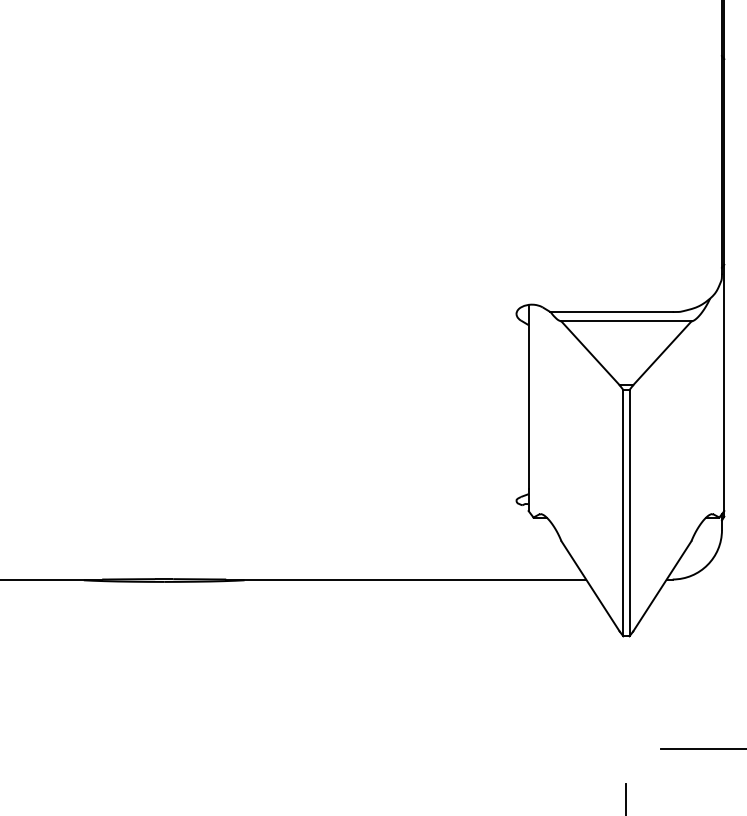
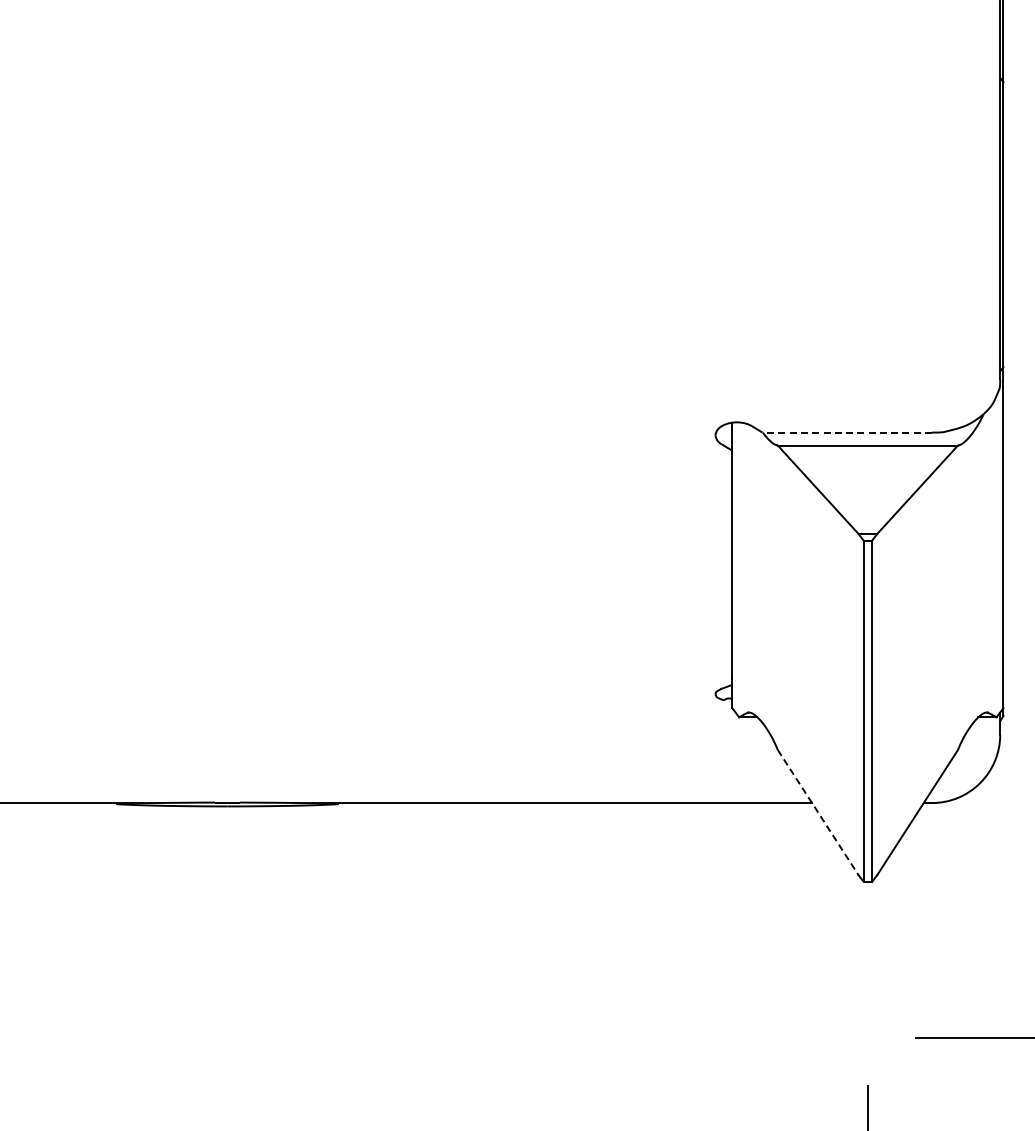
line: (611, 311) -> (847, 432), solid -> dashed
line: (590, 586) -> (818, 812), solid -> dashed

